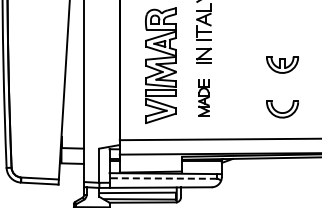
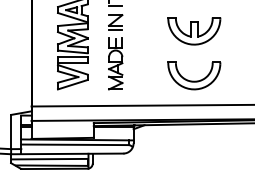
part: (282, 64) -> (194, 30), size x1.67
part: (203, 97) -> (115, 63), size x1.43
part: (282, 109) -> (194, 75), size x1.67
line: (163, 178) -> (75, 144), dashed -> solid

